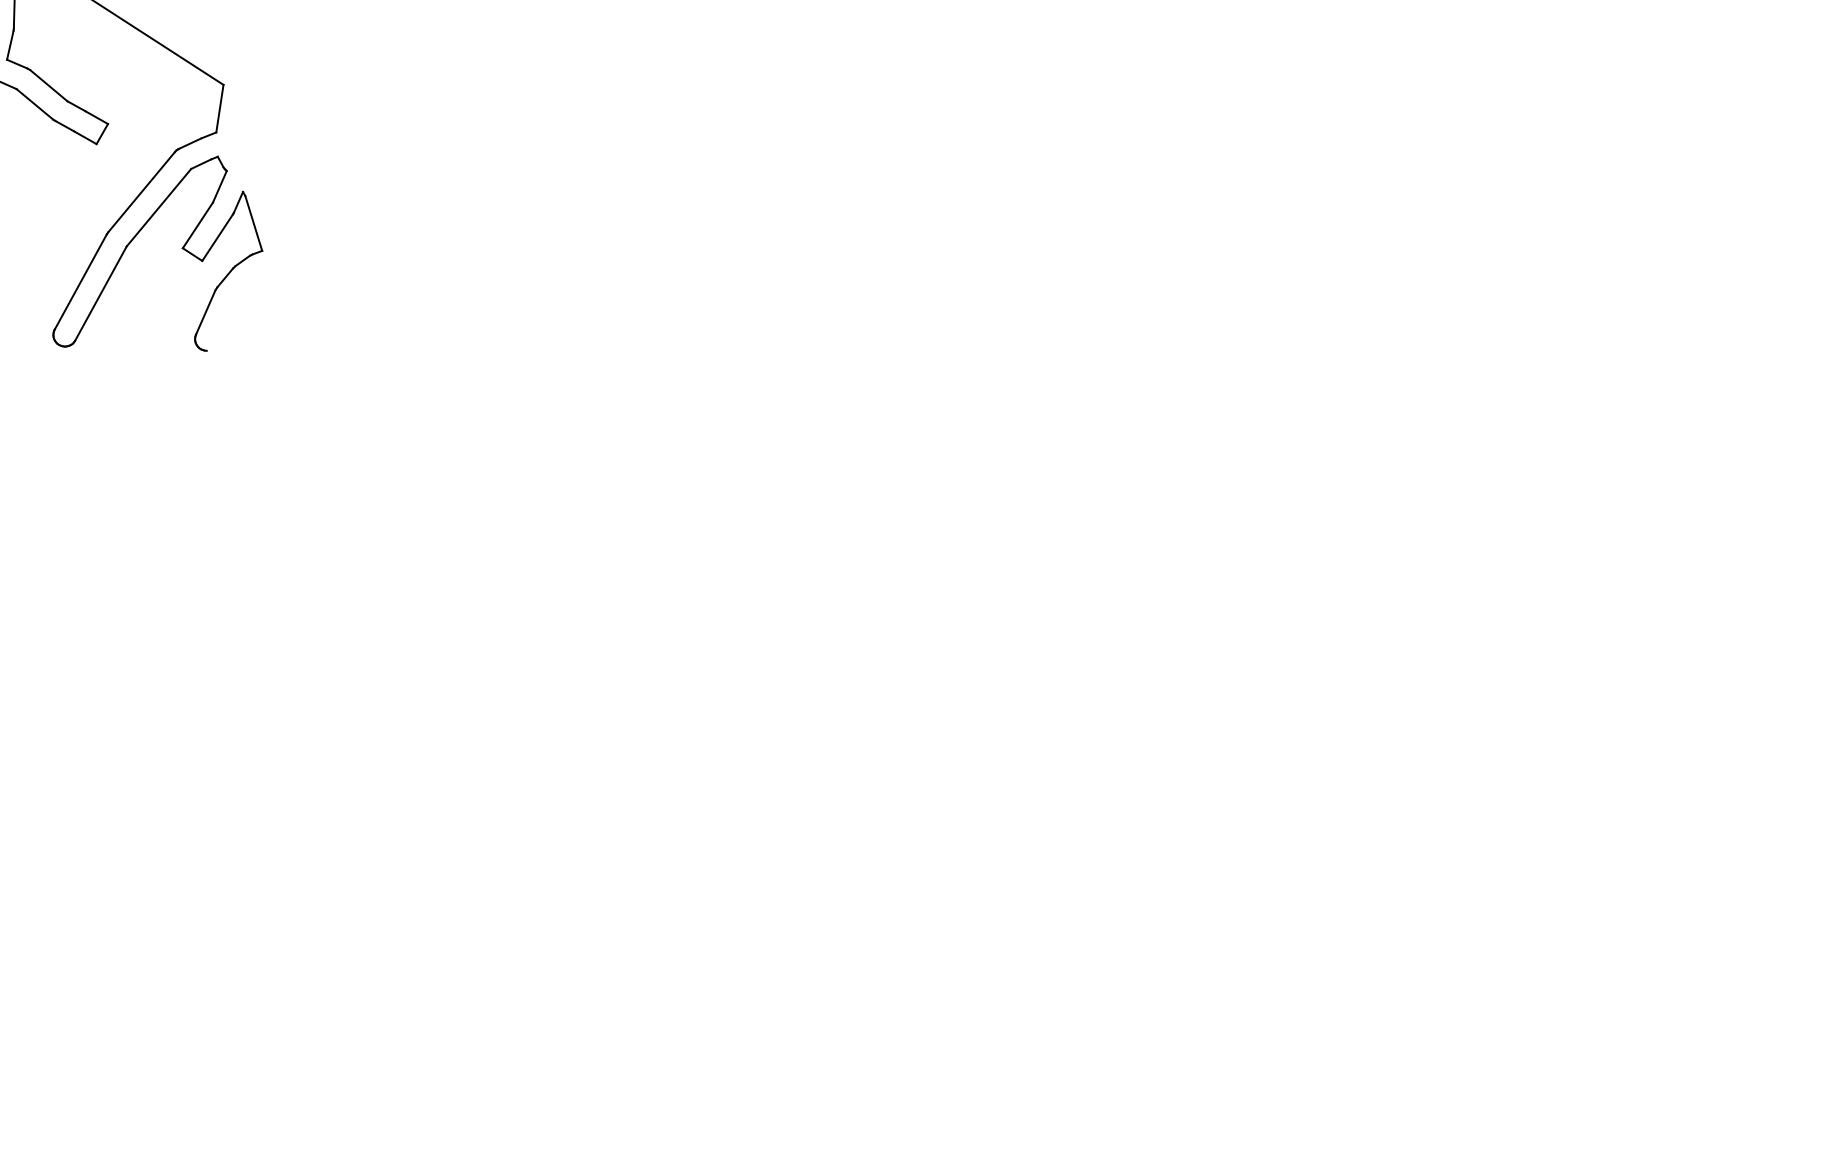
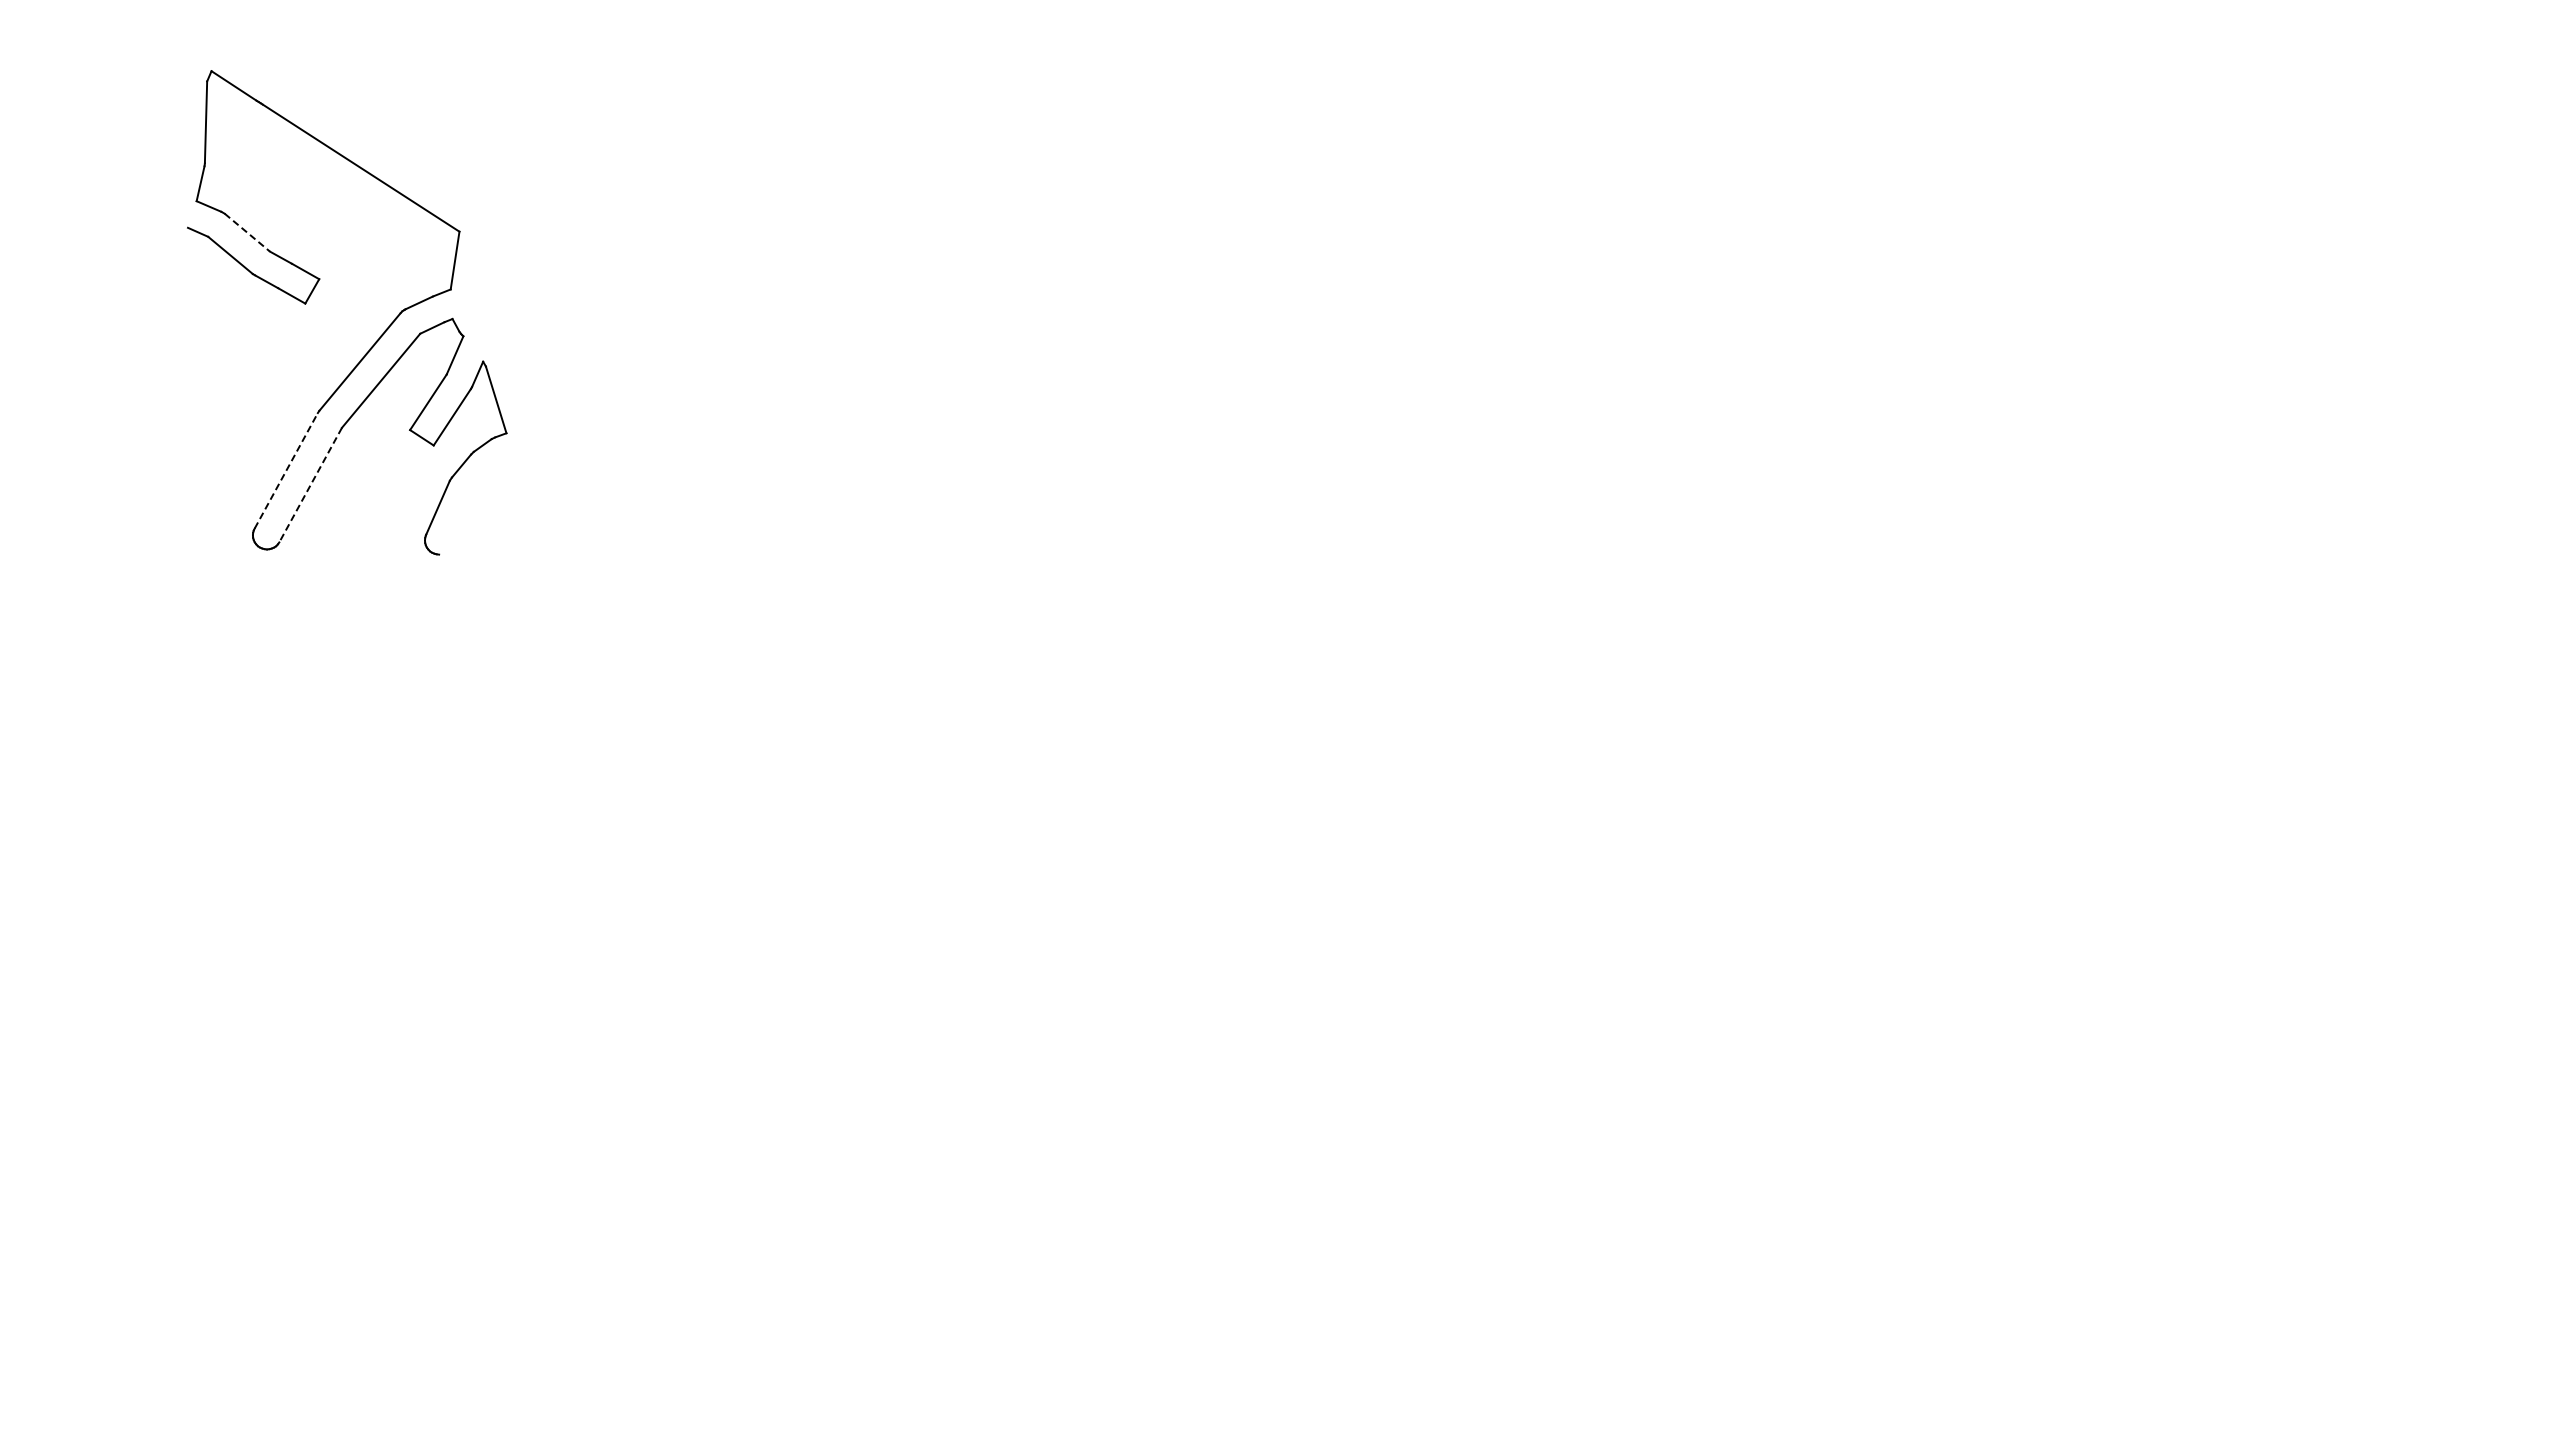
line: (48, 85) -> (247, 232), solid -> dashed
line: (81, 281) -> (286, 470), solid -> dashed
line: (100, 293) -> (310, 485), solid -> dashed

